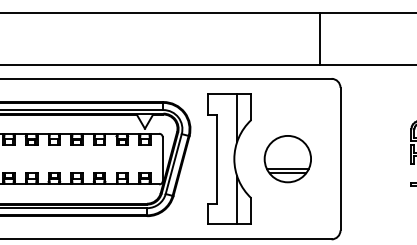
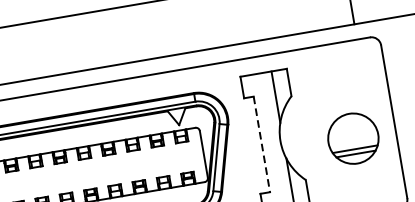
line: (216, 159) -> (261, 144), solid -> dashed
part: (287, 159) -> (353, 139), moved

